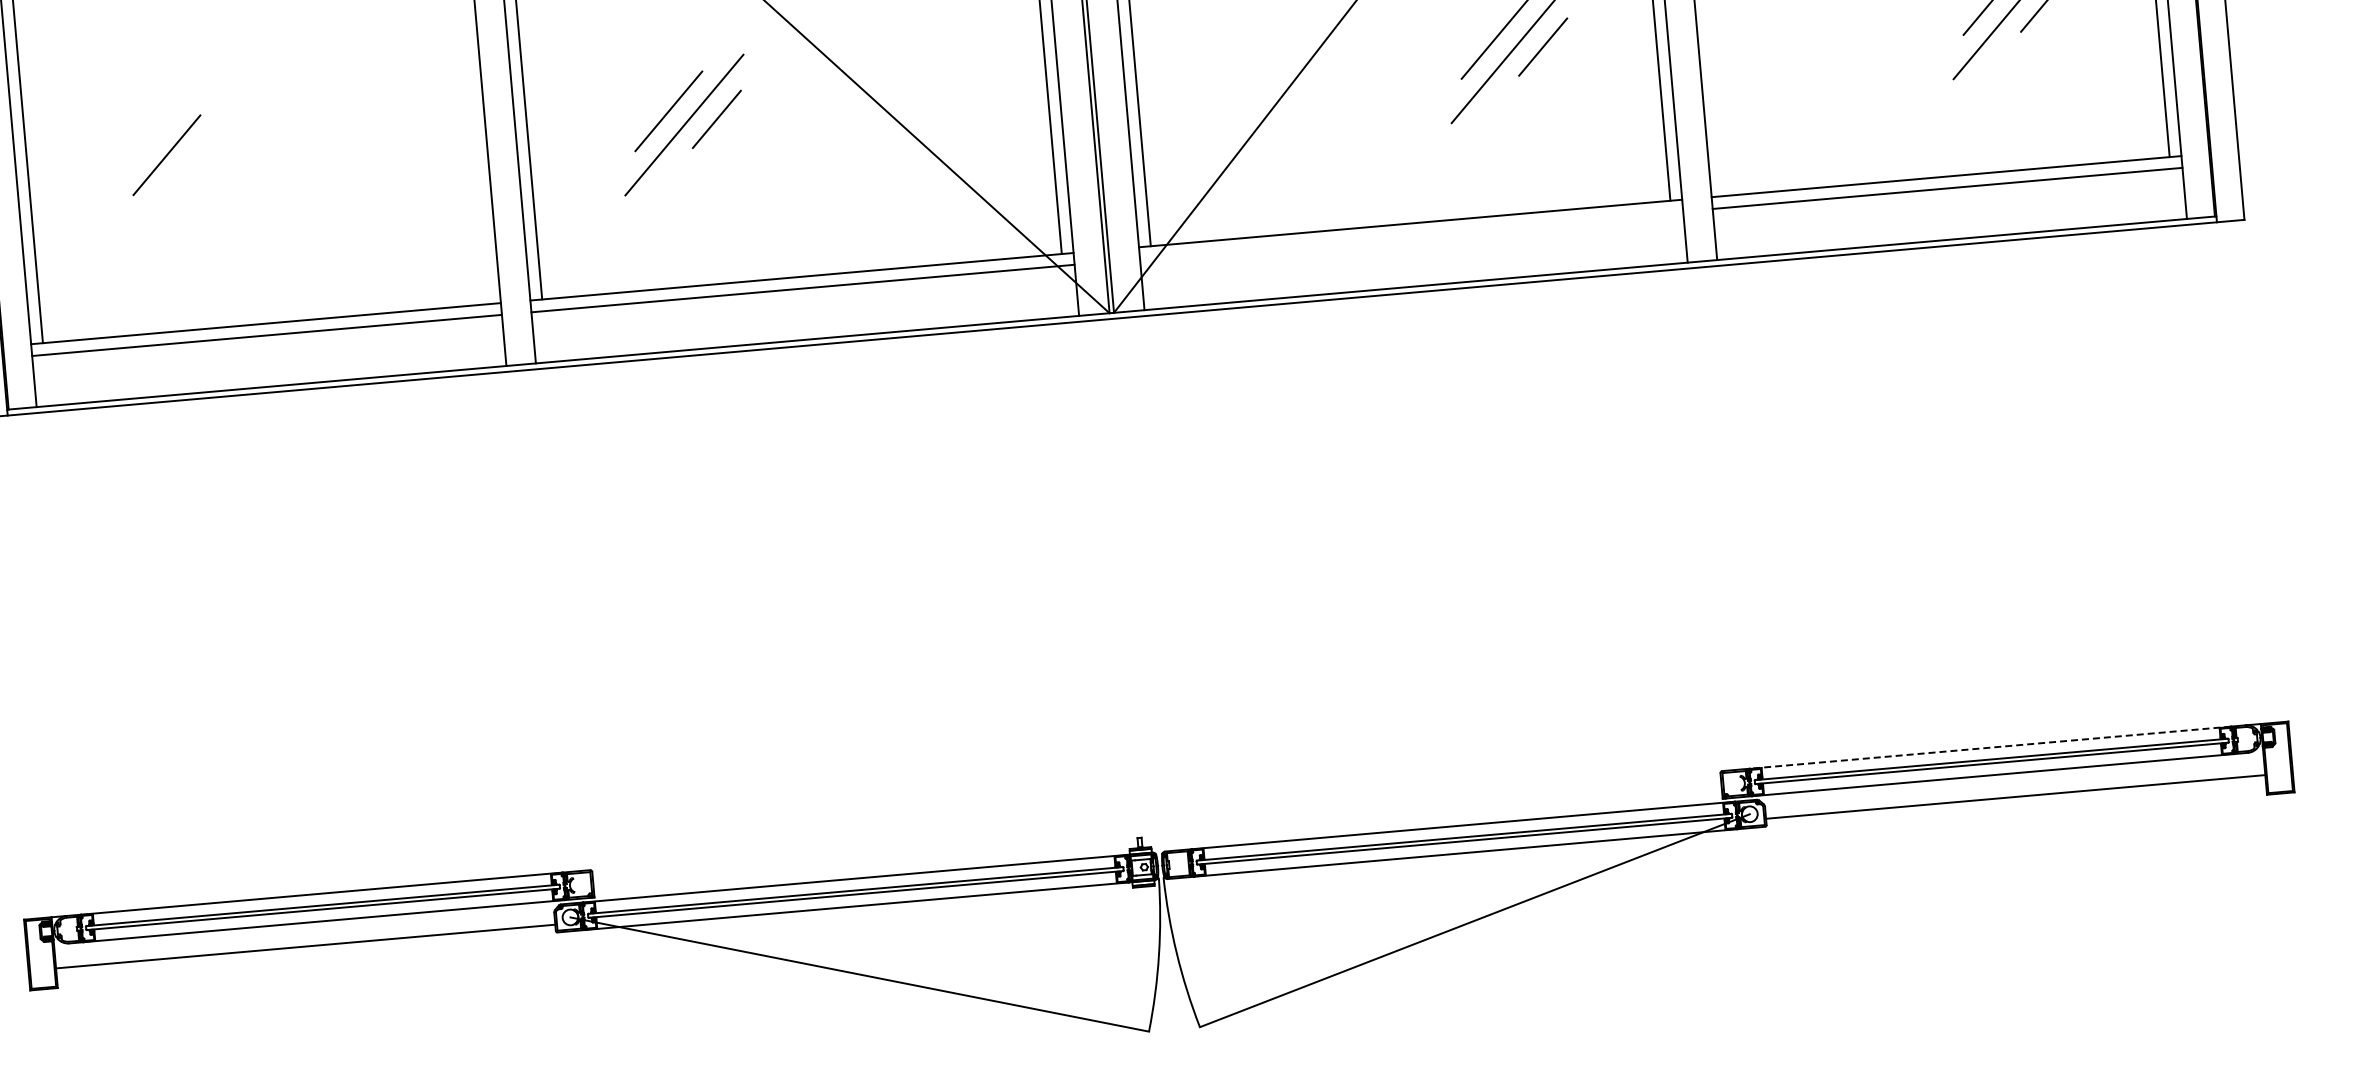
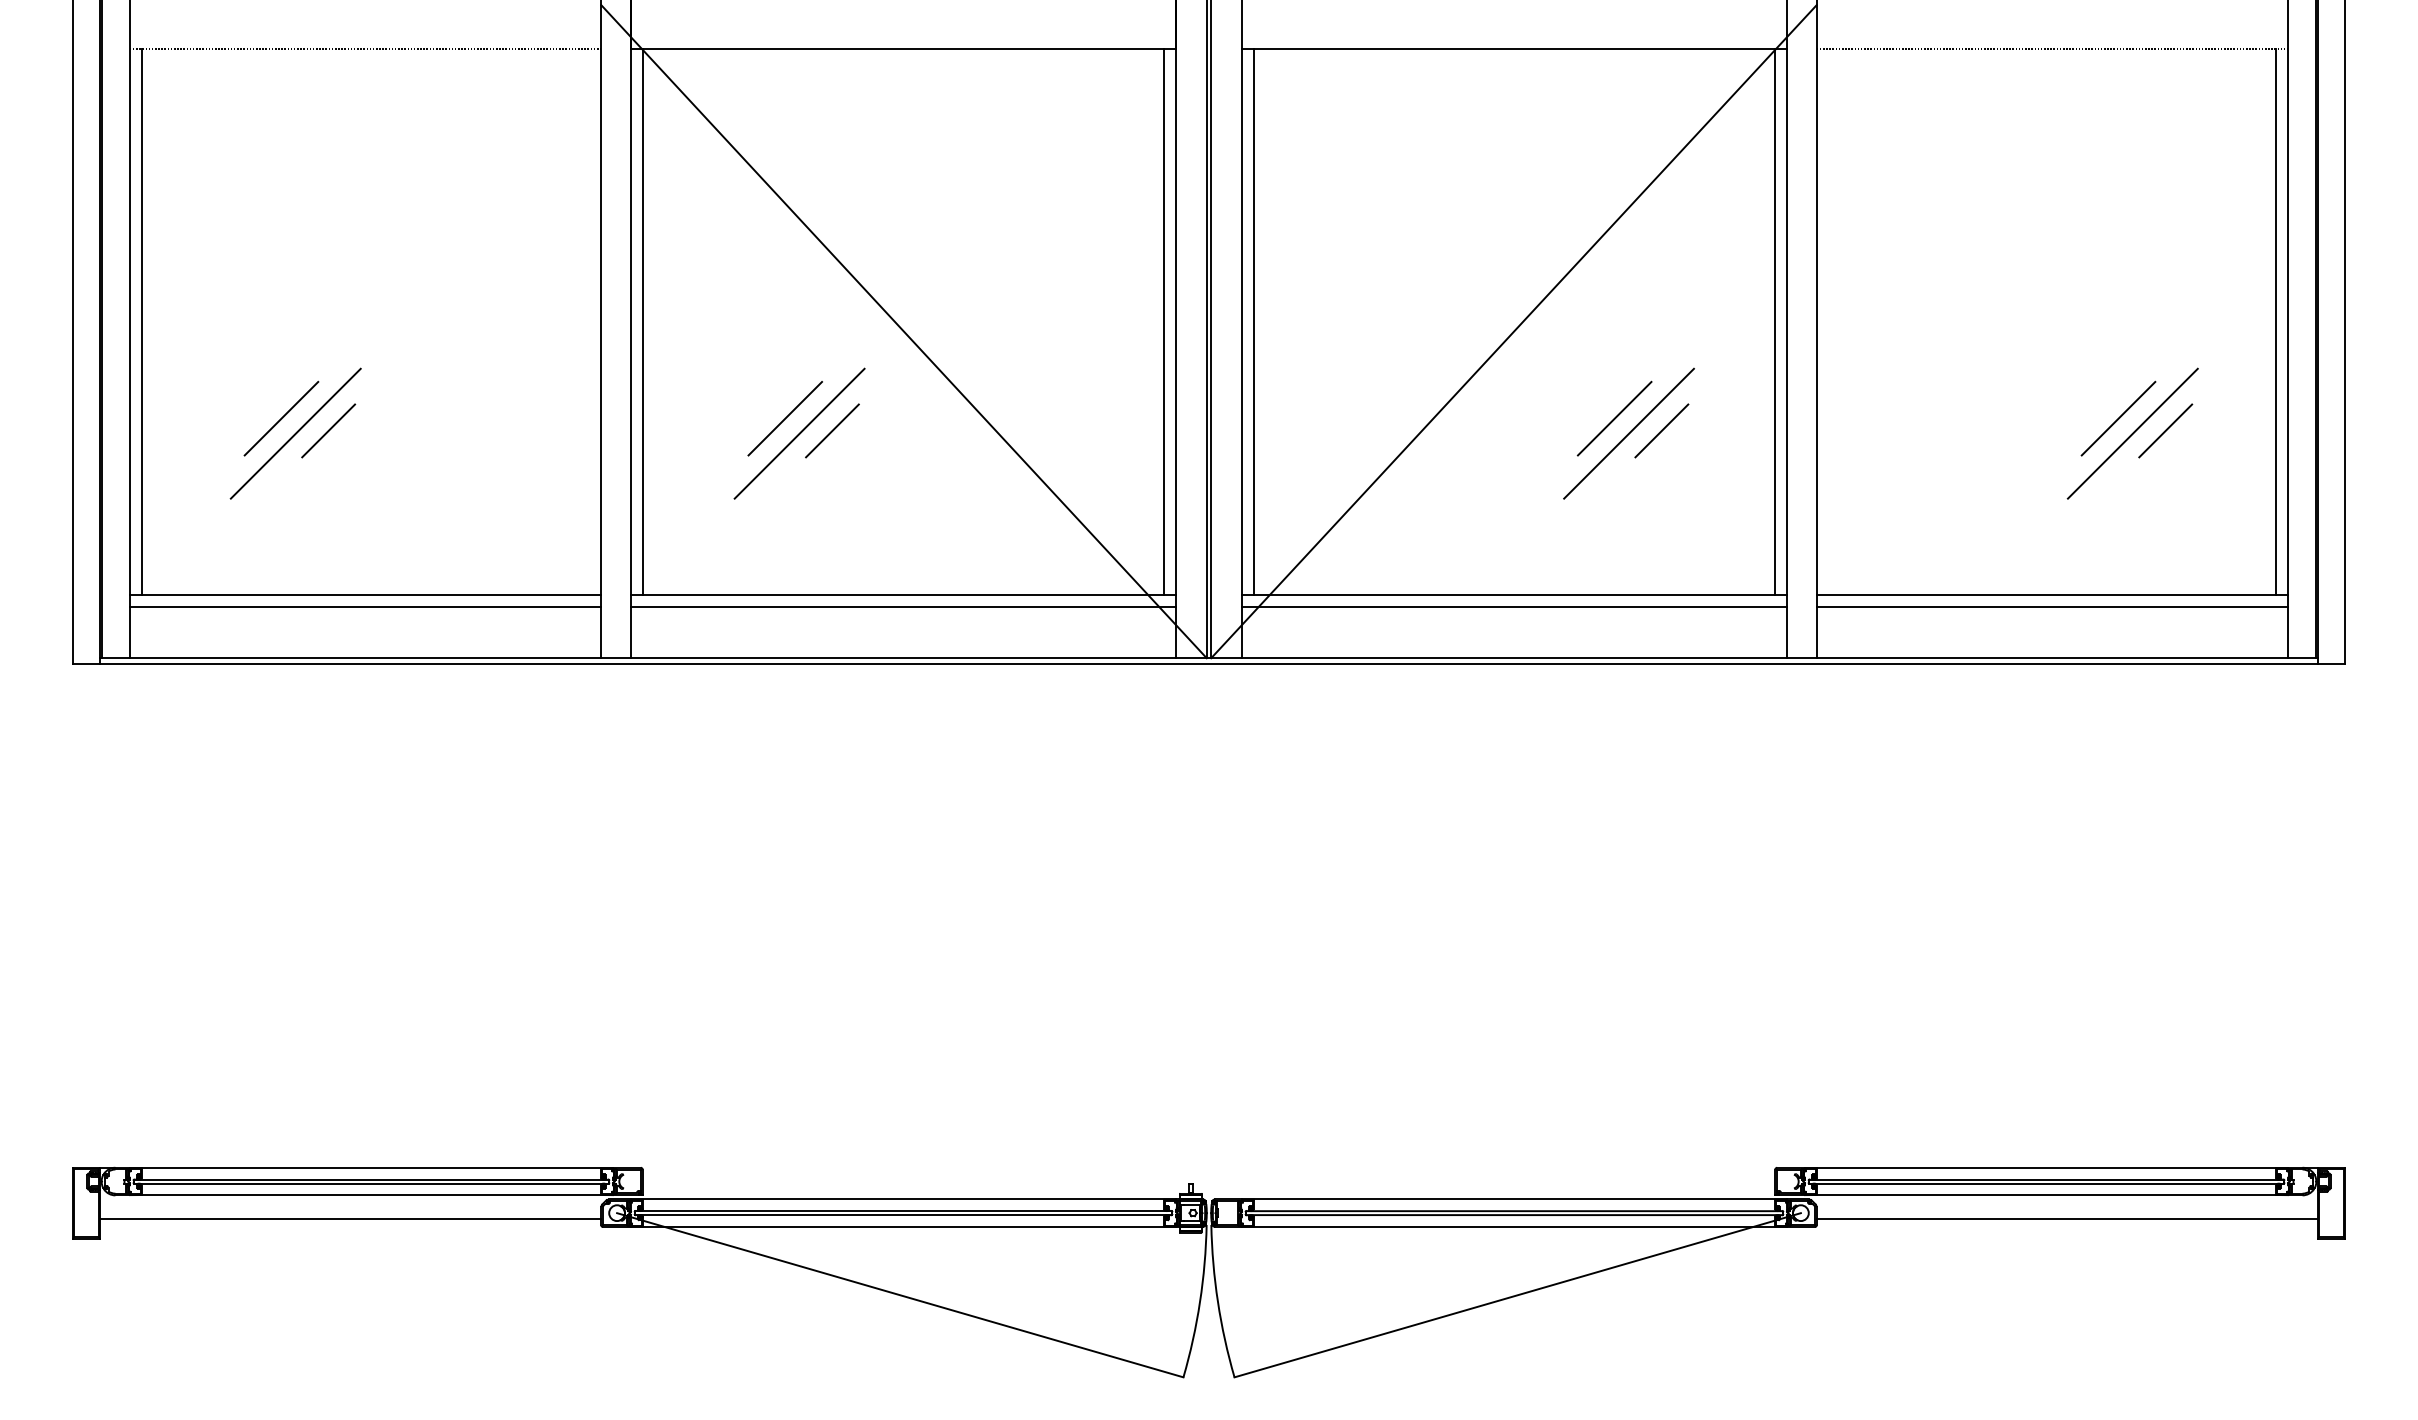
line: (214, 162) -> (328, 430), added
line: (182, 168) -> (295, 433), added
line: (1411, 234) -> (1514, 606), added
line: (1990, 747) -> (2046, 1167), dashed -> solid

